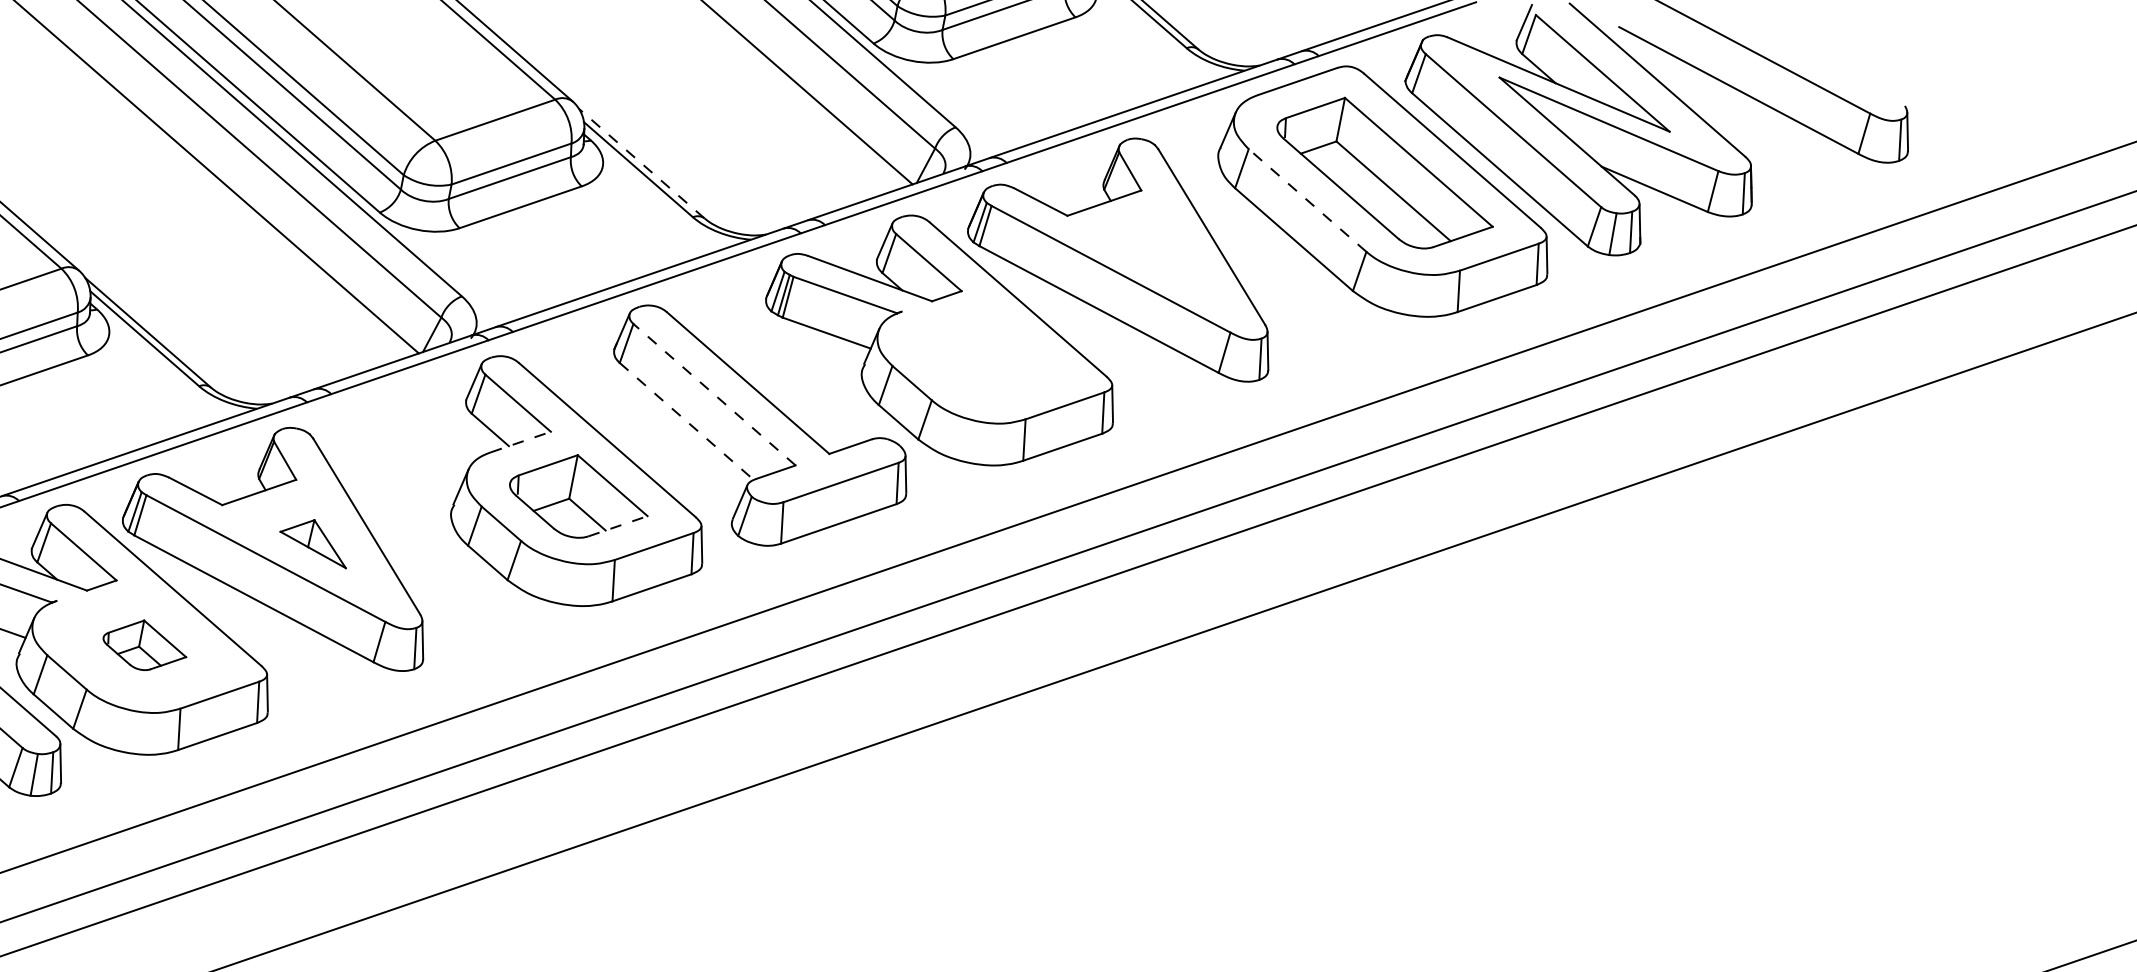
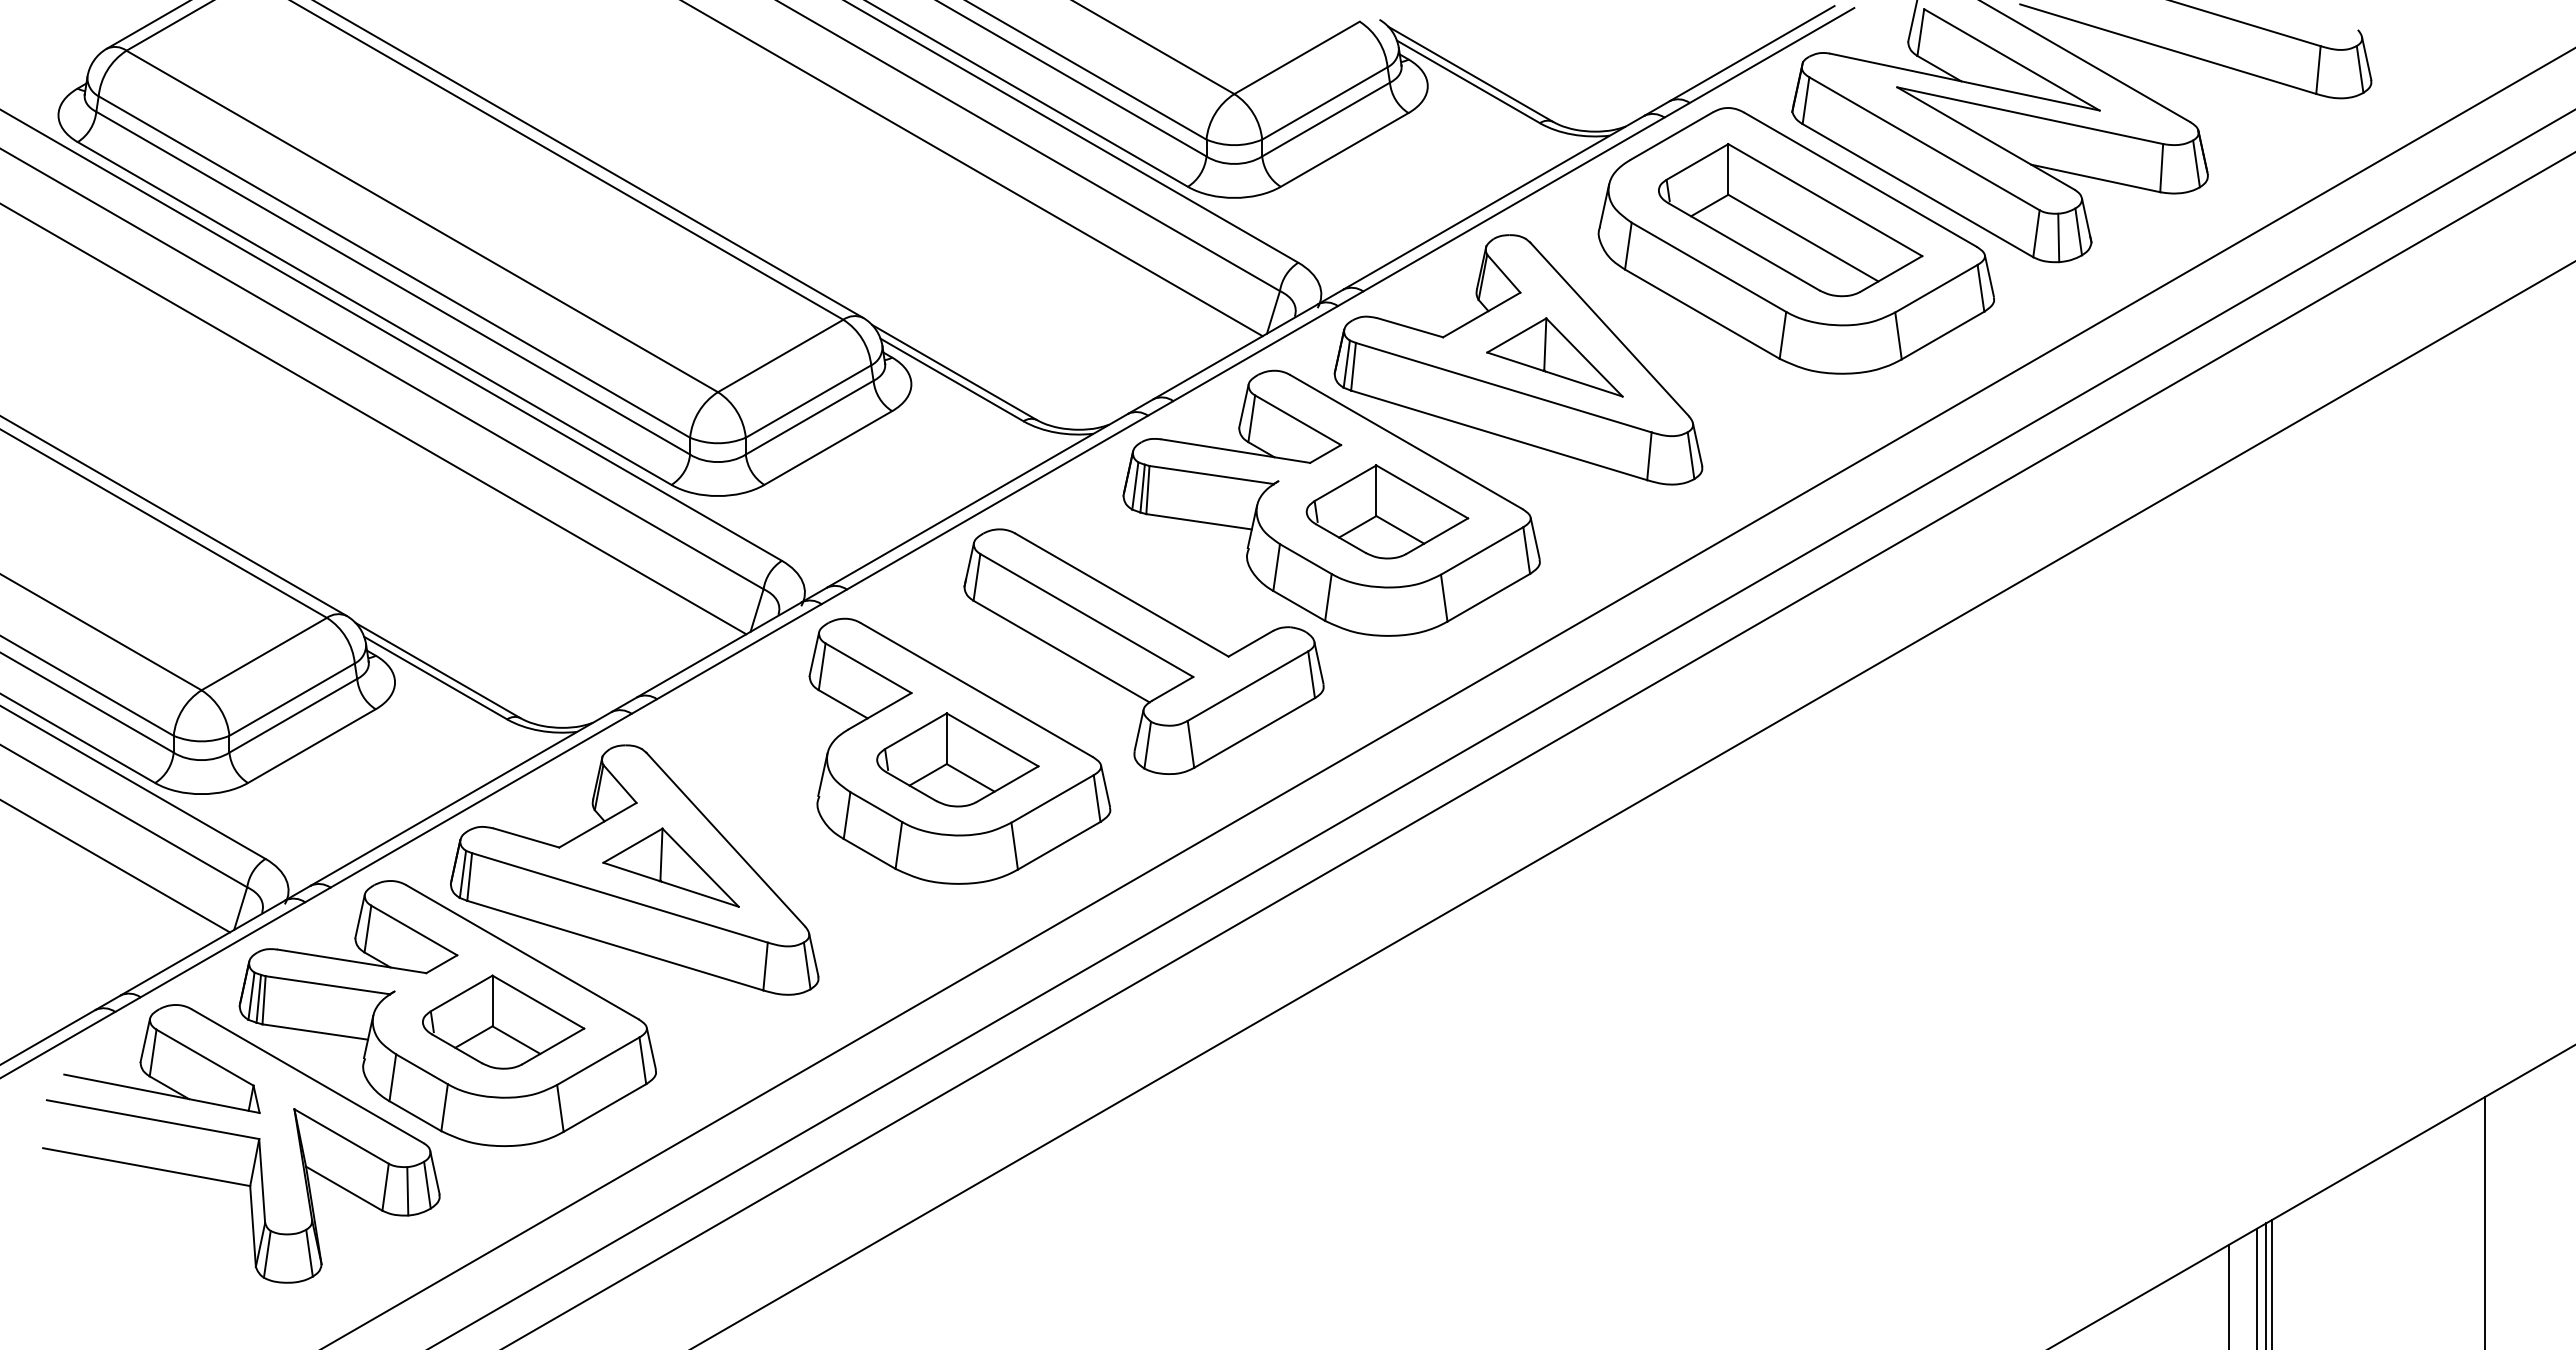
line: (641, 163) -> (954, 372), dashed -> solid
line: (1307, 200) -> (1708, 267), dashed -> solid
part: (1159, 251) -> (1554, 357), added
part: (990, 356) -> (1387, 511), added
line: (714, 394) -> (1086, 615), dashed -> solid
line: (686, 421) -> (1061, 651), dashed -> solid
line: (521, 441) -> (880, 710), dashed -> solid
line: (617, 526) -> (1007, 784), dashed -> solid
part: (314, 540) -> (670, 867), size x1.67
part: (145, 645) -> (503, 1021), size x1.67

